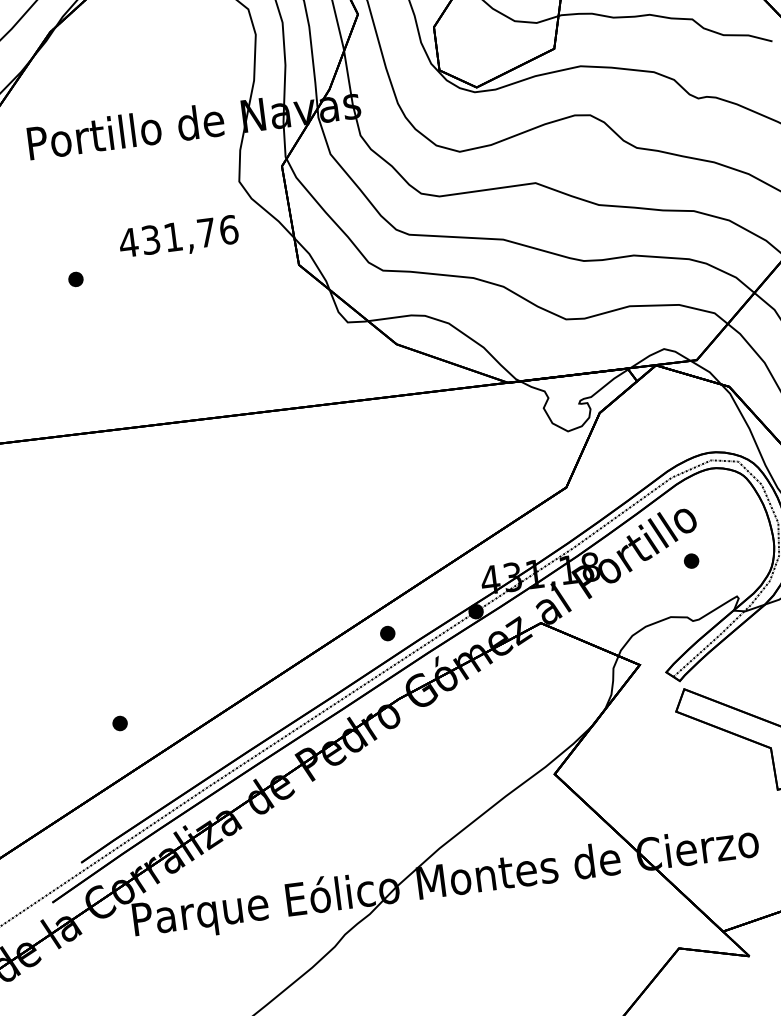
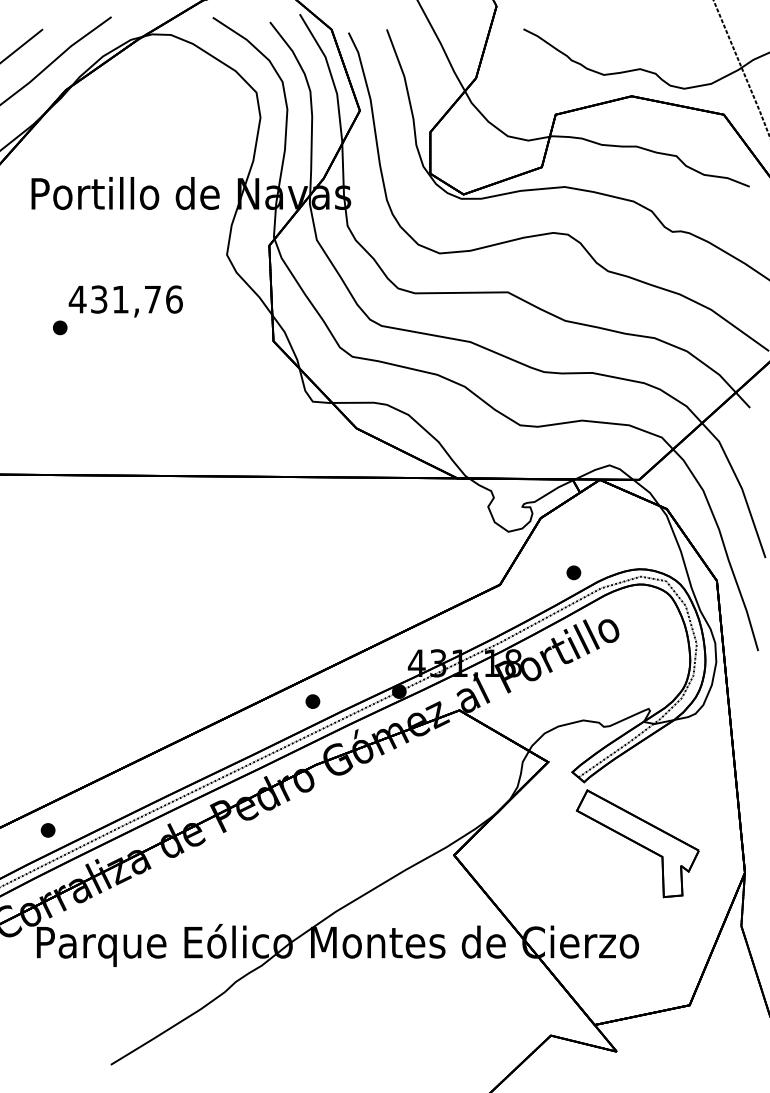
text: (178, 238) -> (125, 301), moved
part: (691, 560) -> (573, 572), moved
part: (119, 723) -> (47, 830), moved

